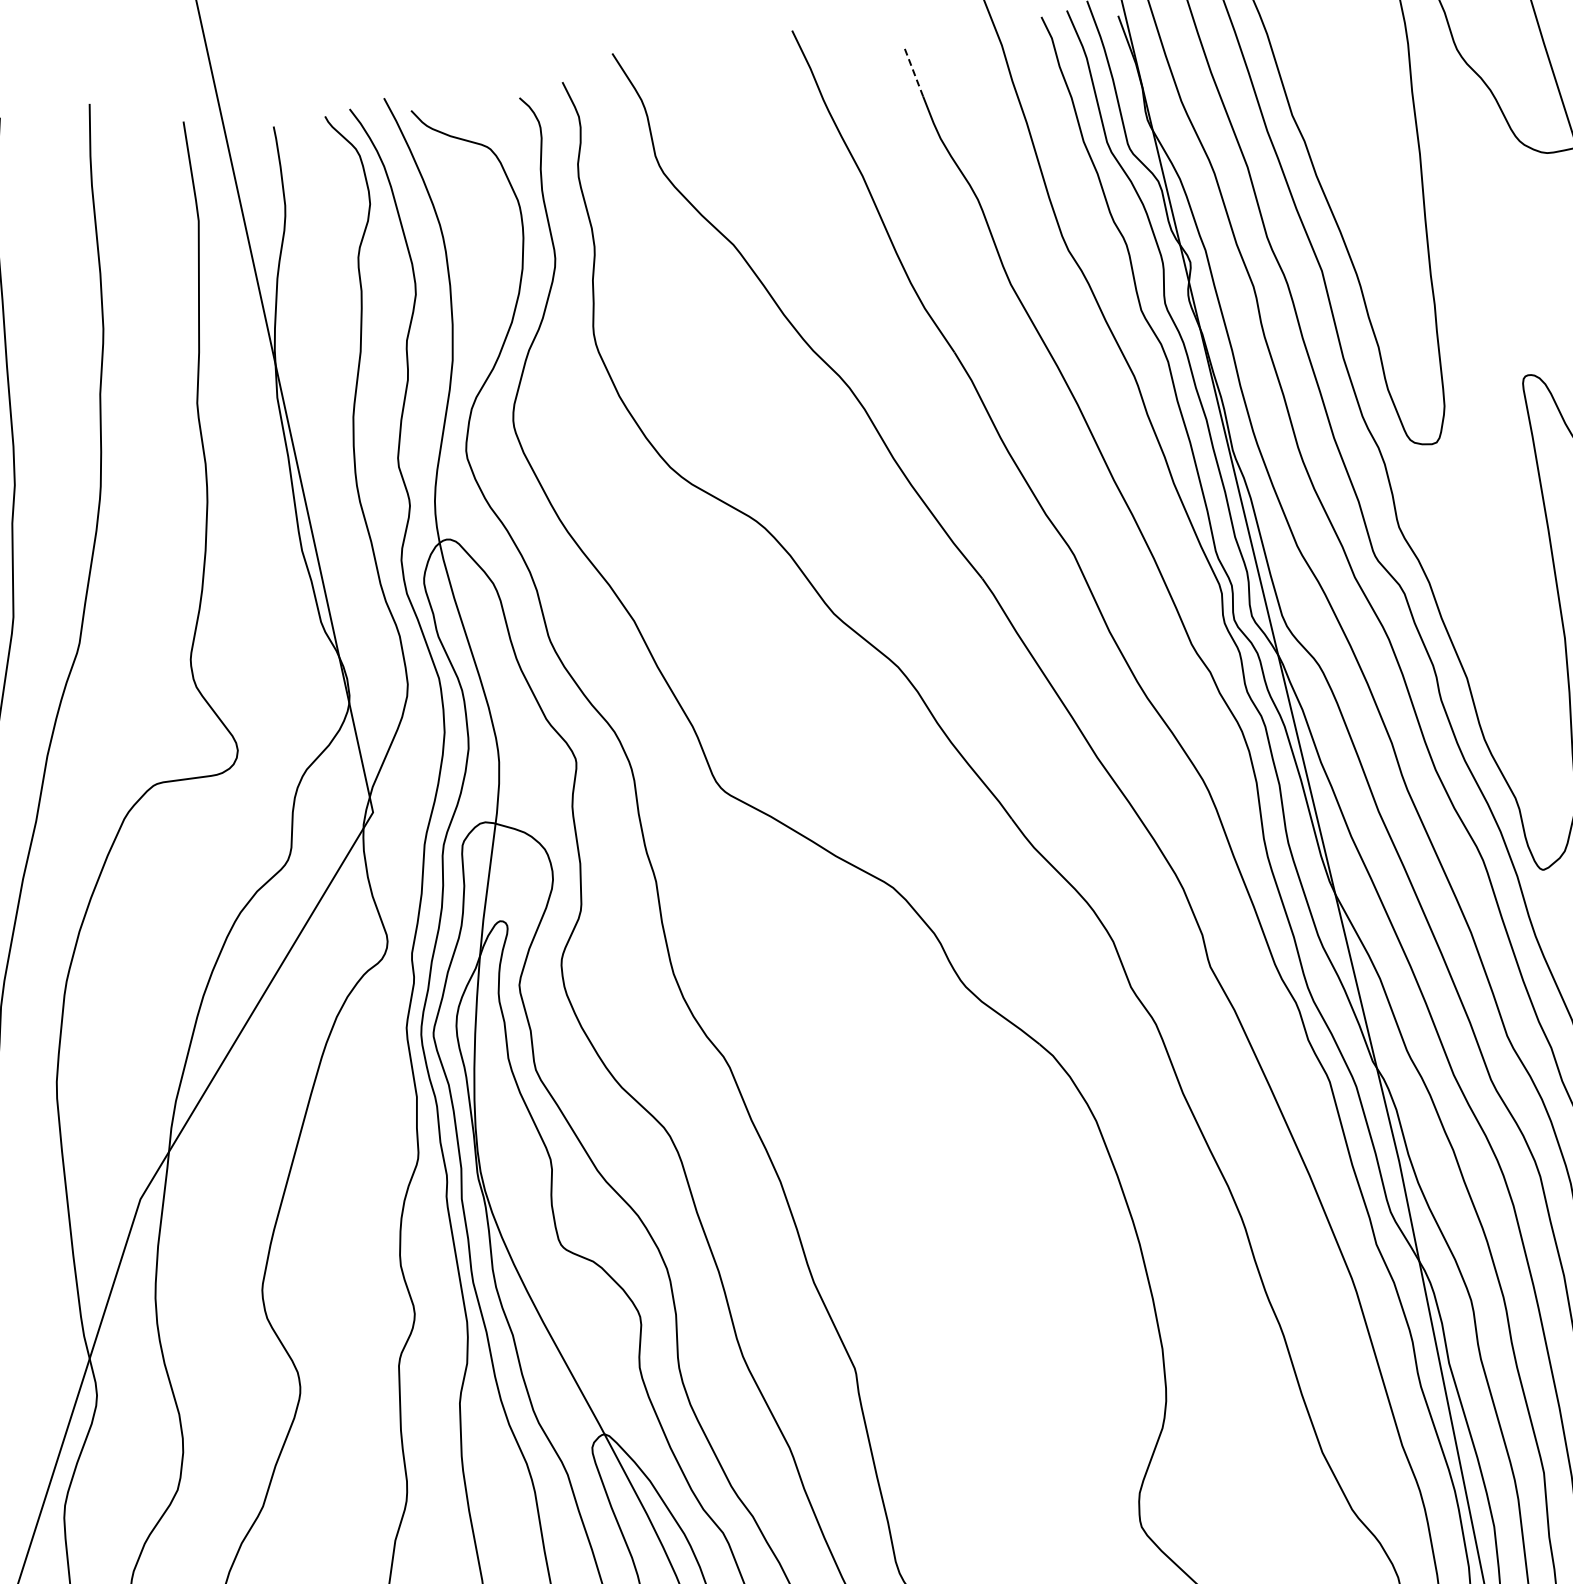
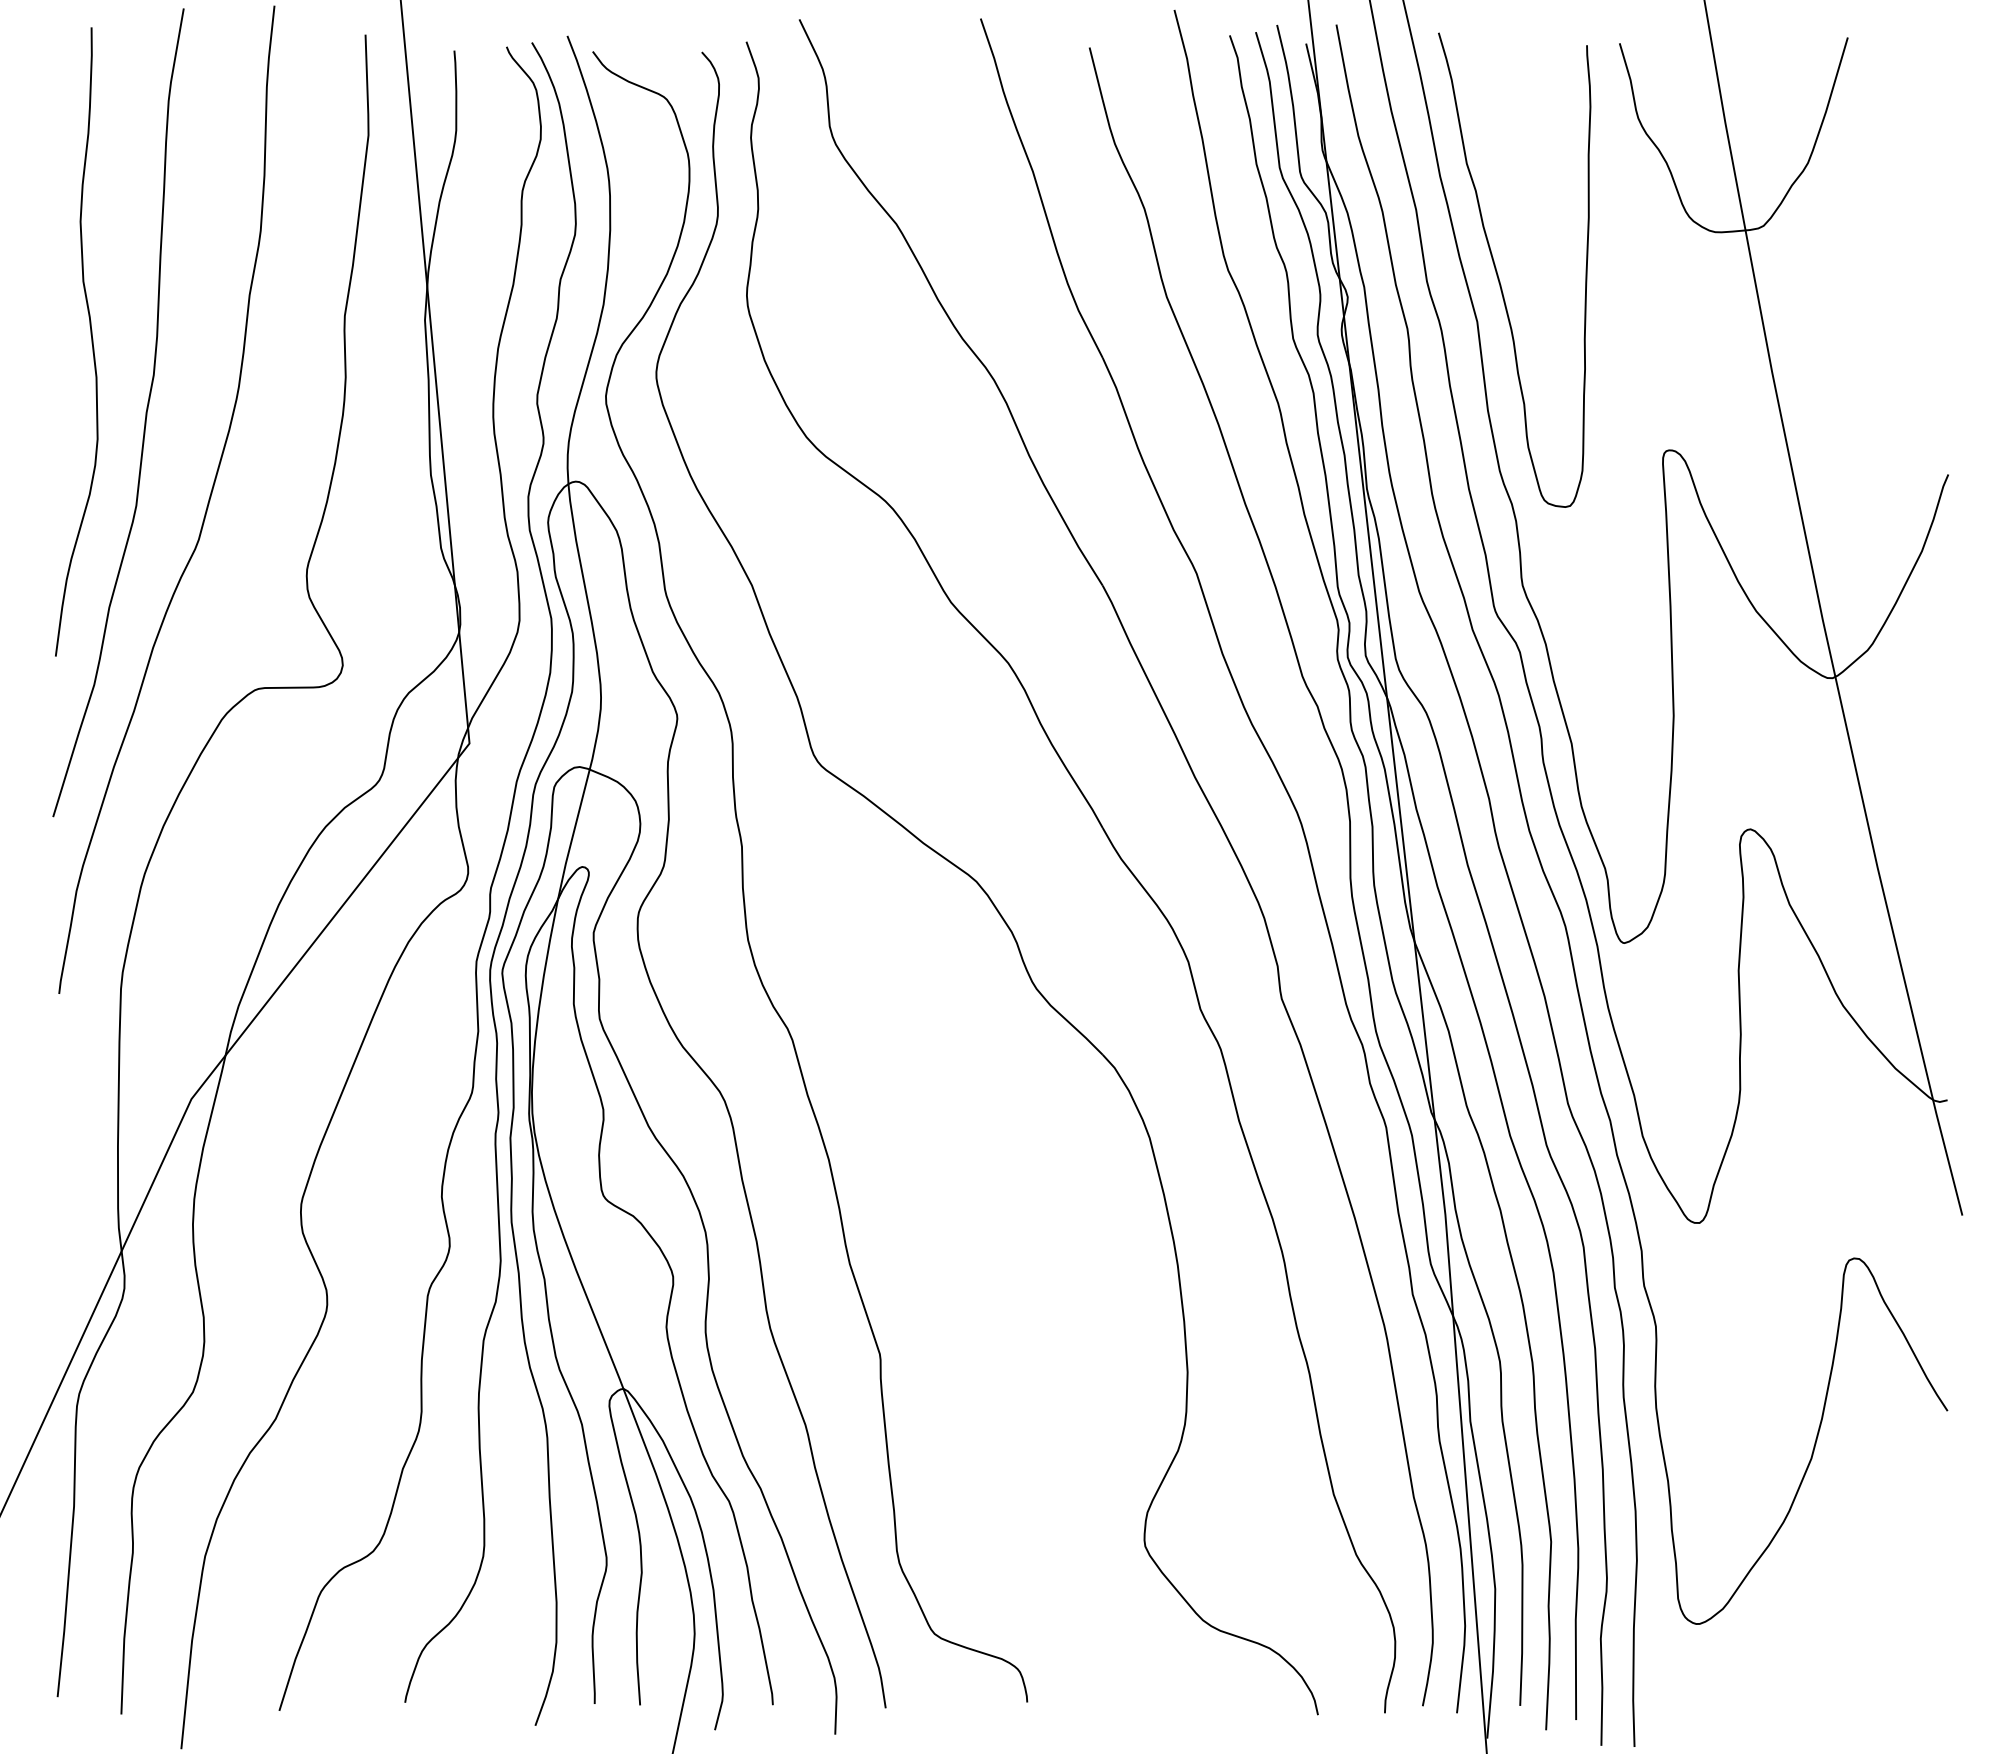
line: (913, 71) -> (1096, 73), dashed -> solid

